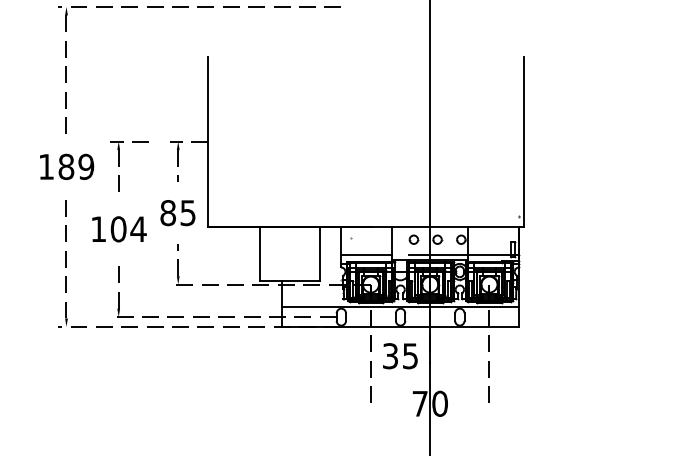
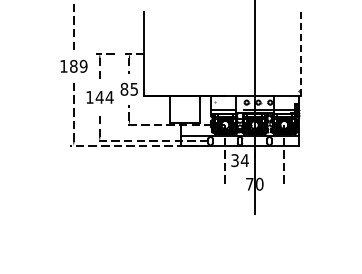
line: (524, 142) -> (301, 54), solid -> dashed
text: (118, 229) -> (99, 97), 104 -> 144
text: (409, 356) -> (244, 160), 35 -> 34

